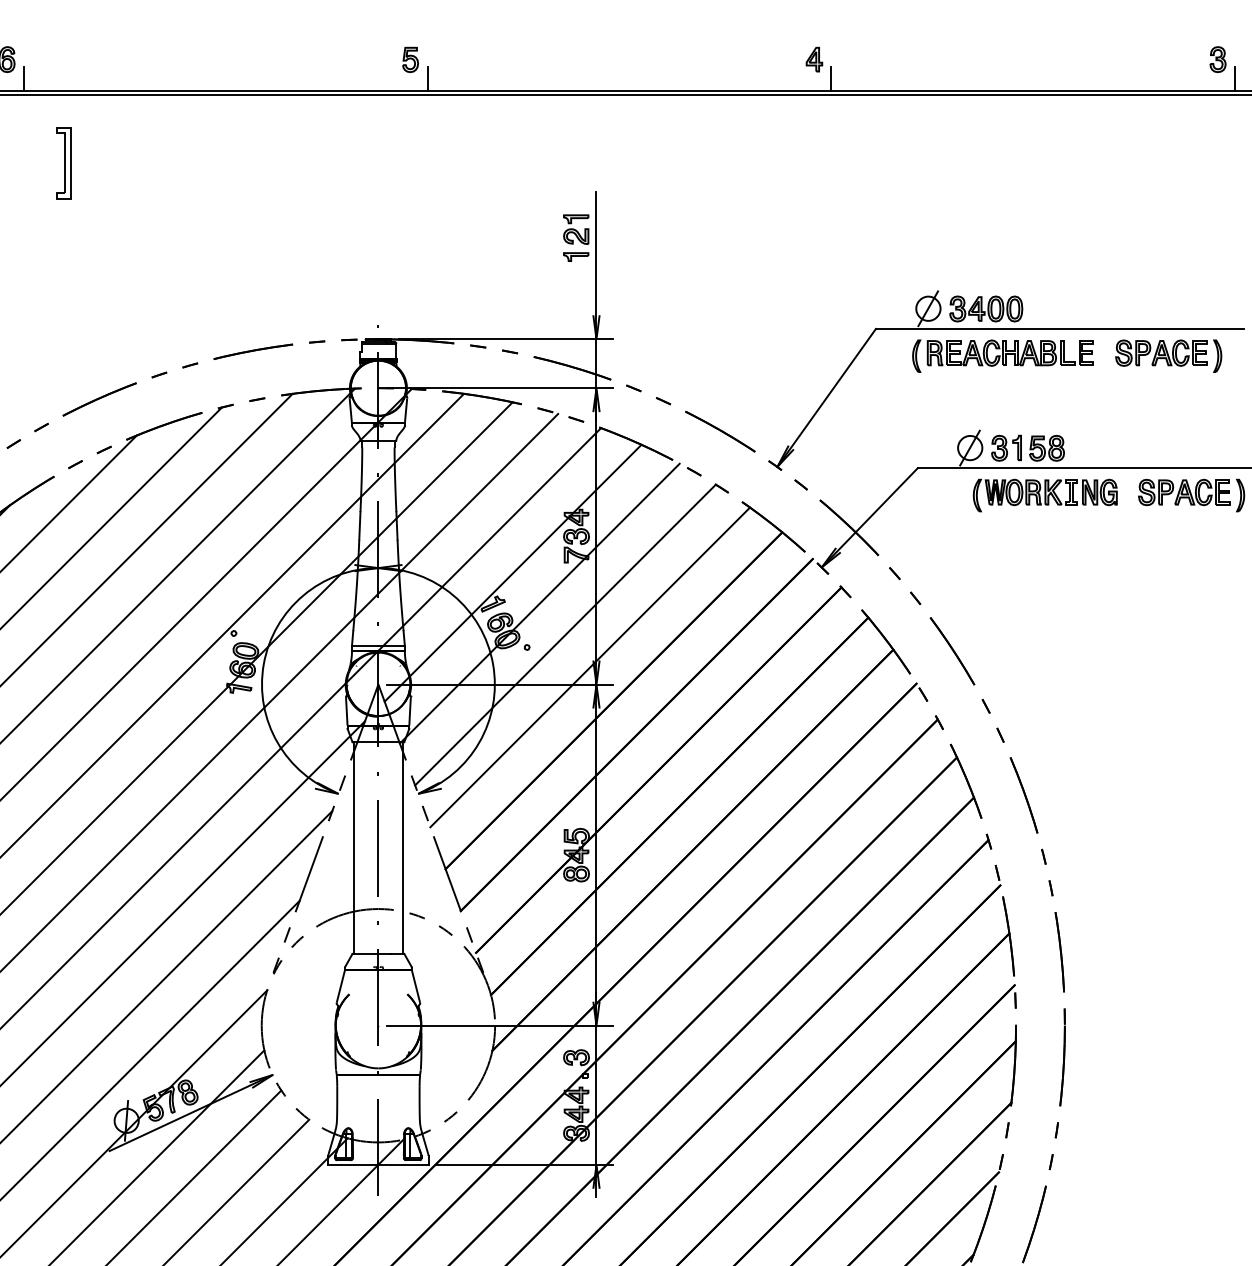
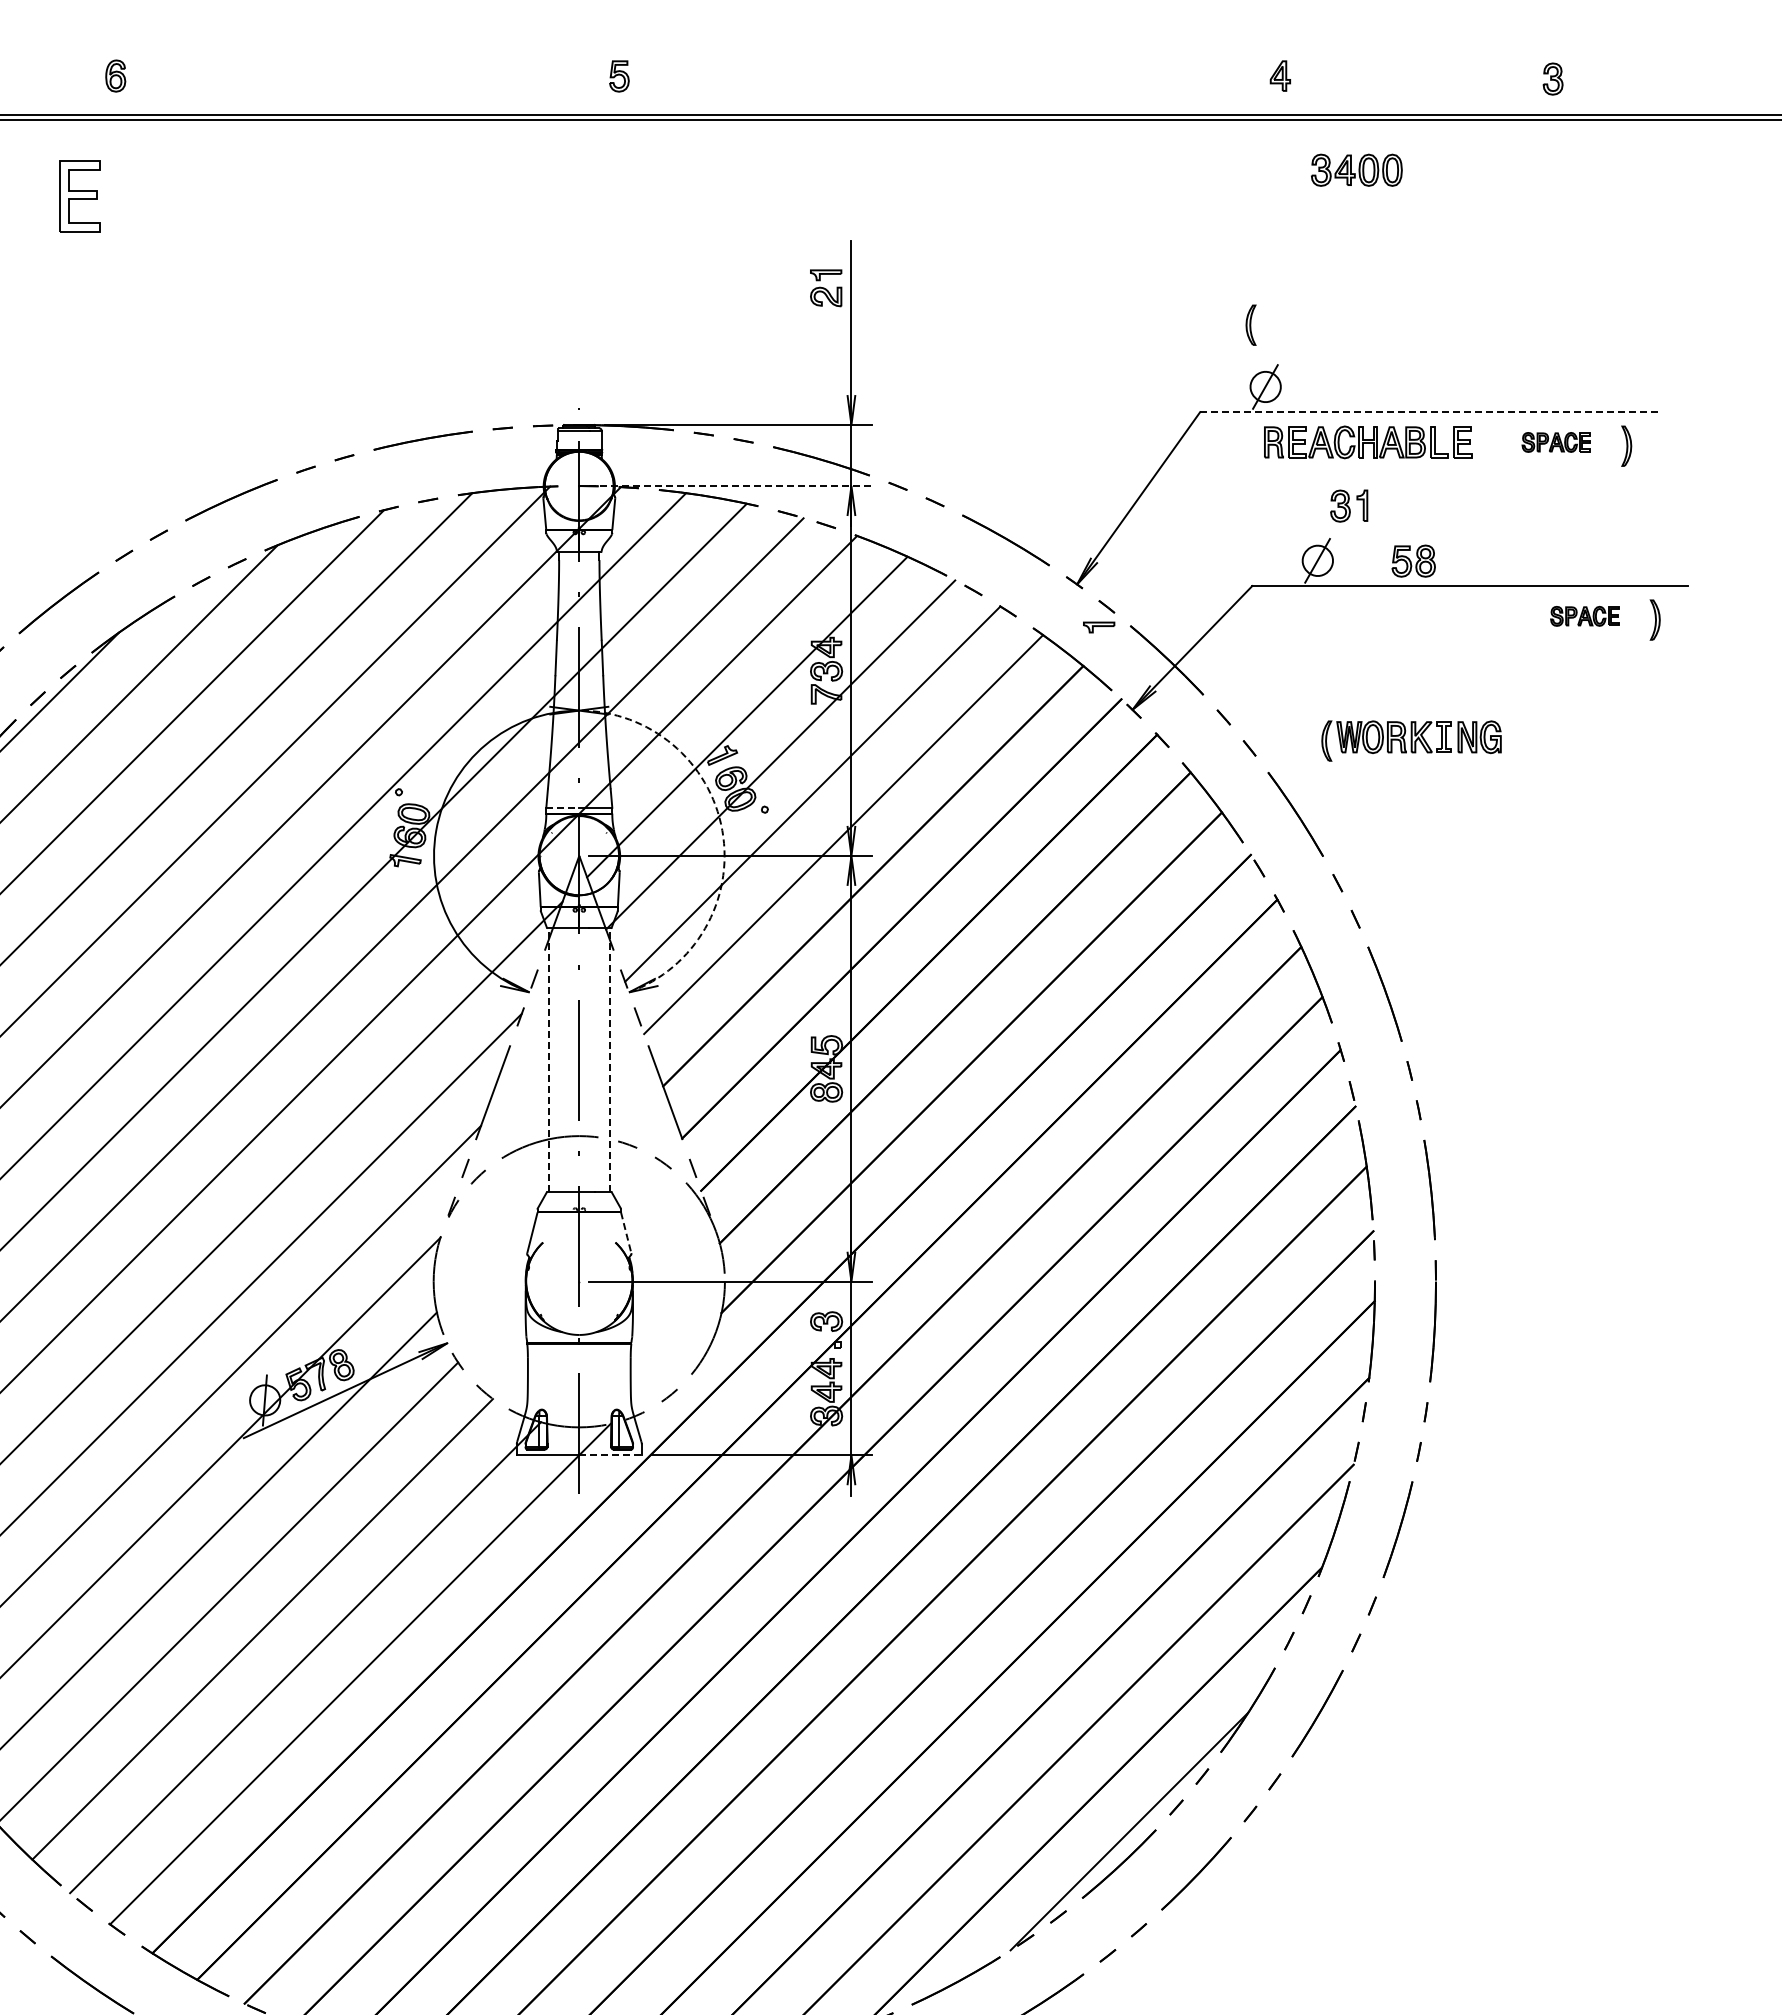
part: (813, 59) -> (1279, 75), moved
part: (1217, 59) -> (1552, 78), moved
line: (23, 79) -> (136, 100), removed
line: (427, 79) -> (640, 100), removed
line: (831, 79) -> (1144, 100), removed
line: (1235, 79) -> (1648, 100), removed
part: (63, 163) -> (186, 205), removed
part: (576, 257) -> (1099, 627), moved
part: (985, 308) -> (1356, 169), moved
line: (1059, 329) -> (1429, 412), solid -> dashed
part: (1161, 353) -> (1556, 442), size x0.6
part: (916, 355) -> (1250, 324), moved
line: (499, 388) -> (730, 486), solid -> dashed
part: (1006, 447) -> (1349, 505), moved
part: (1183, 492) -> (1584, 616), size x0.6
part: (1045, 495) -> (1411, 740), moved
line: (364, 645) -> (562, 807), solid -> dashed
arc: (493, 664) -> (722, 830), solid -> dashed
line: (353, 848) -> (548, 1060), solid -> dashed
line: (403, 848) -> (610, 1060), solid -> dashed
line: (416, 987) -> (626, 1233), solid -> dashed
line: (404, 1164) -> (611, 1455), solid -> dashed

